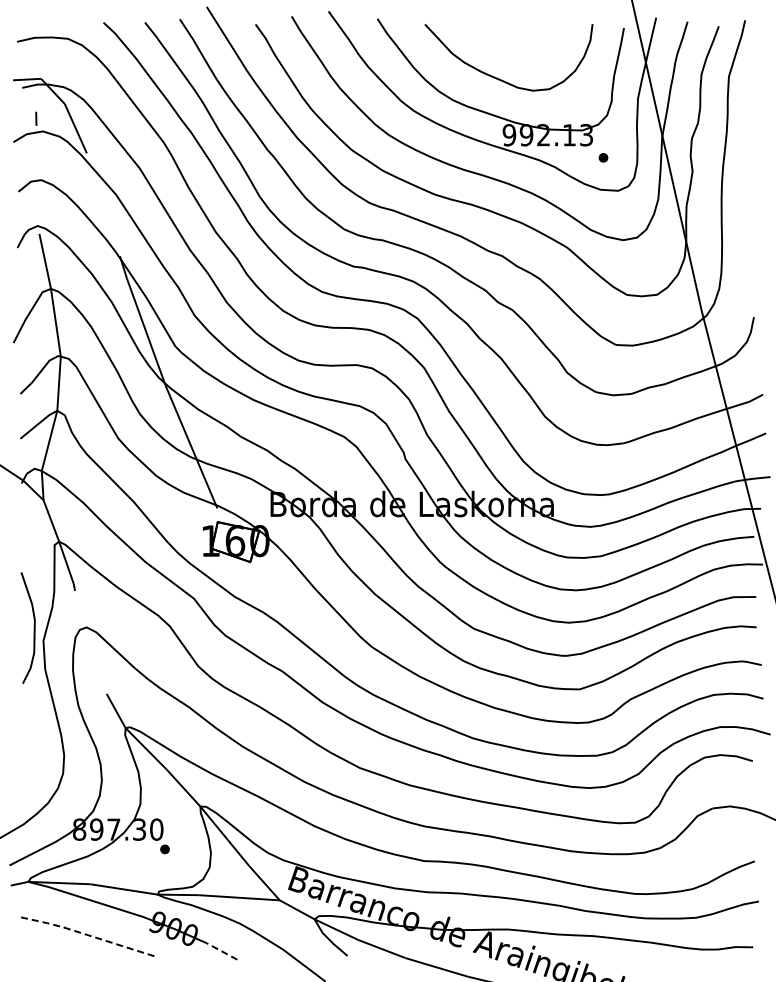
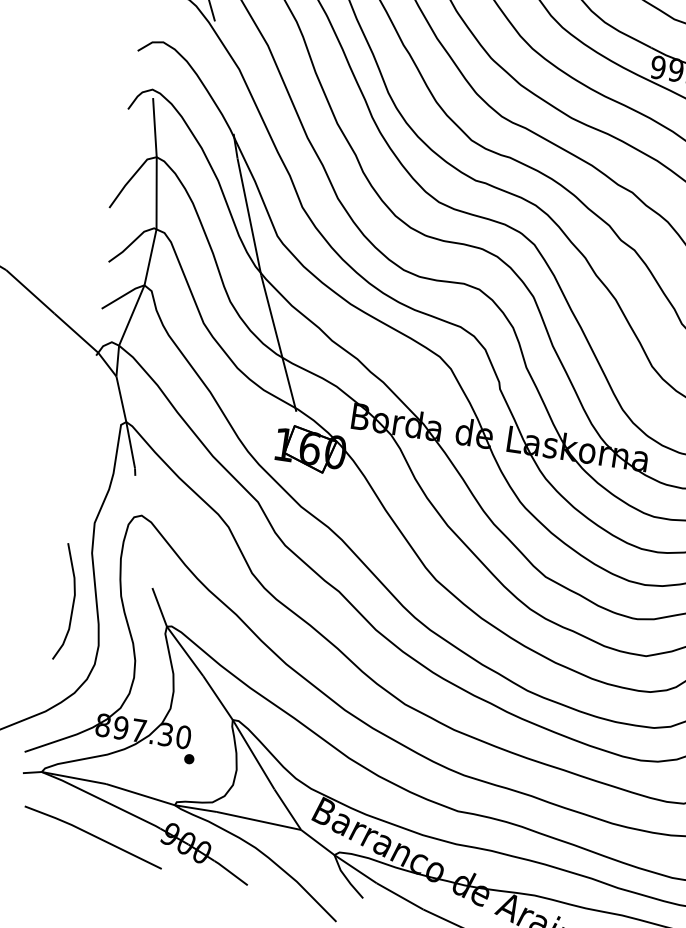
curve: (33, 627) -> (72, 602), moved
line: (84, 934) -> (92, 835), dashed -> solid
line: (219, 949) -> (230, 871), dashed -> solid

